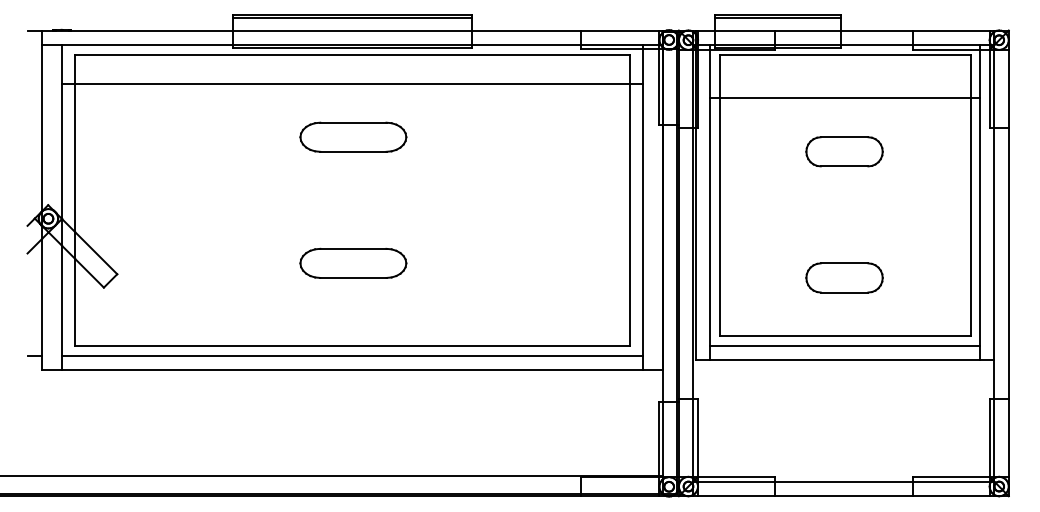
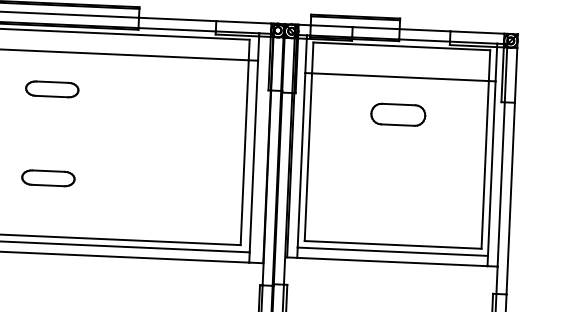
part: (353, 136) -> (52, 88), size x0.7
part: (353, 262) -> (48, 177), size x0.7
part: (844, 277) -> (394, 203), removed

